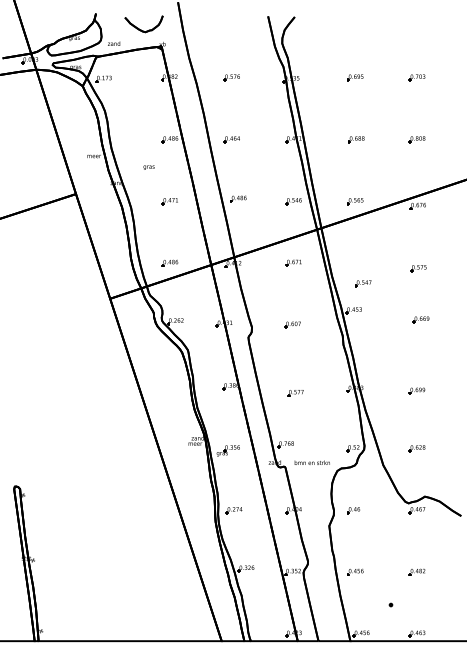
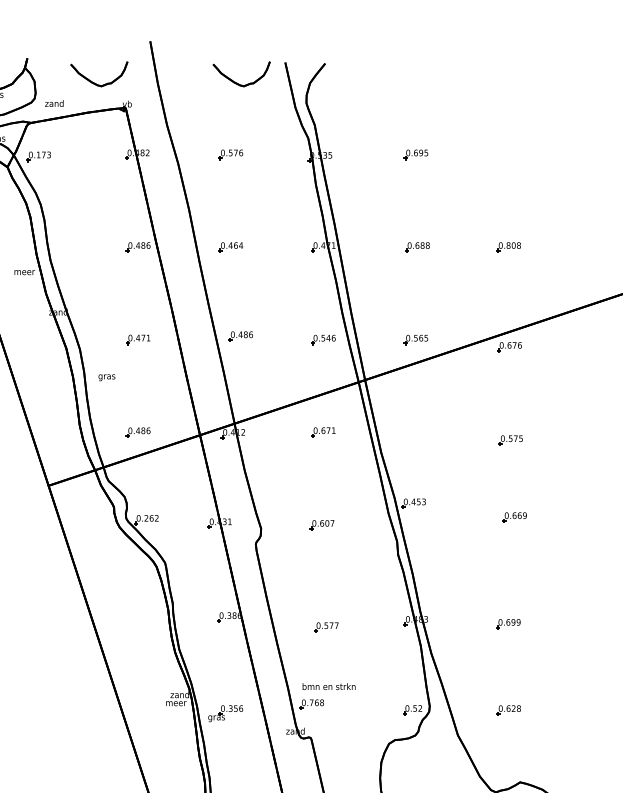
part: (238, 24) -> (240, 74), added
part: (416, 77) -> (507, 154), removed
text: (148, 167) -> (106, 377), moved
part: (363, 283) -> (428, 462), removed
text: (311, 462) -> (327, 686), moved

